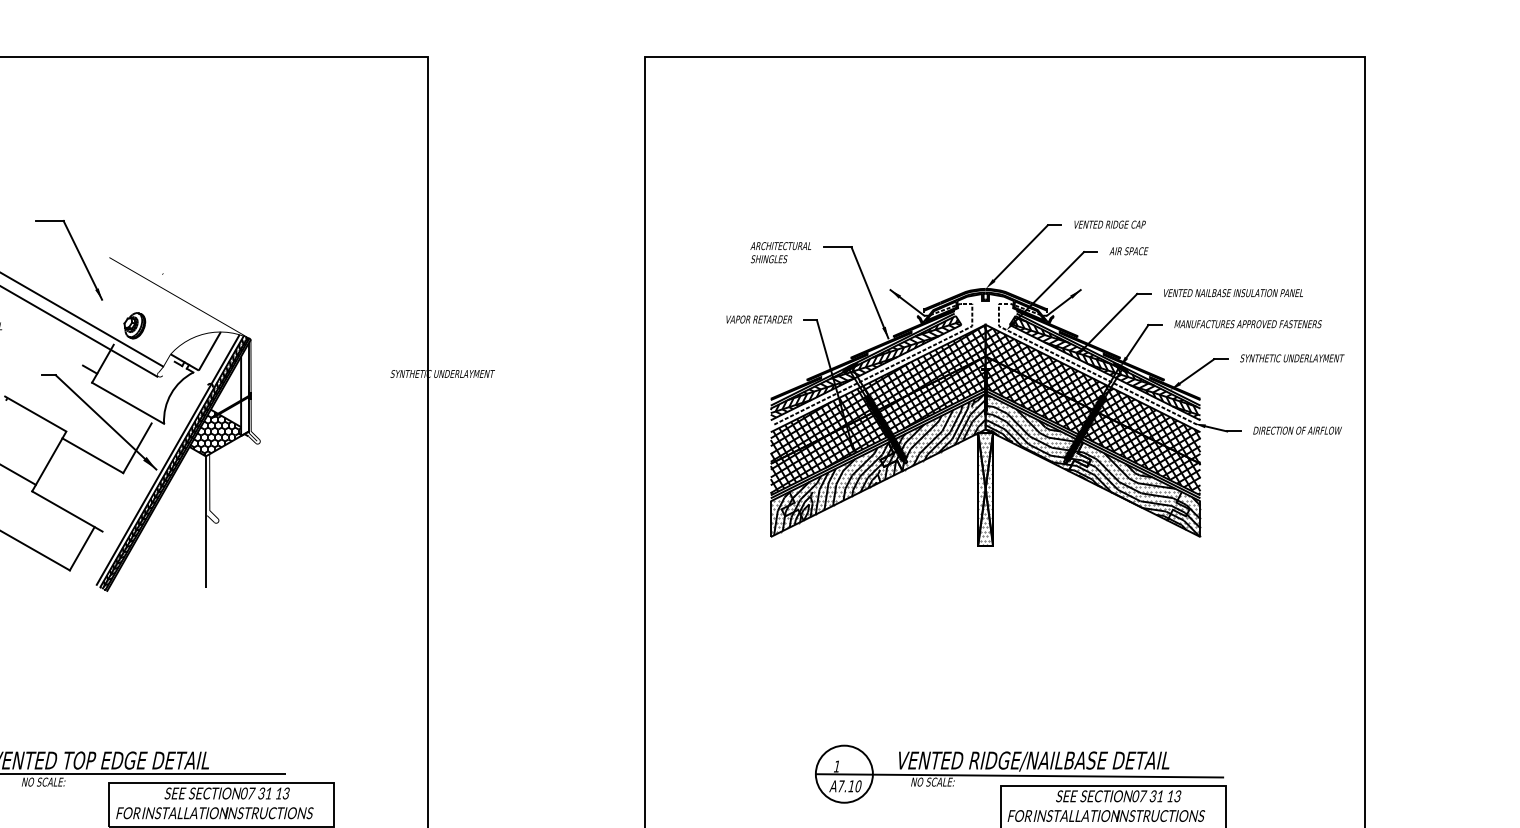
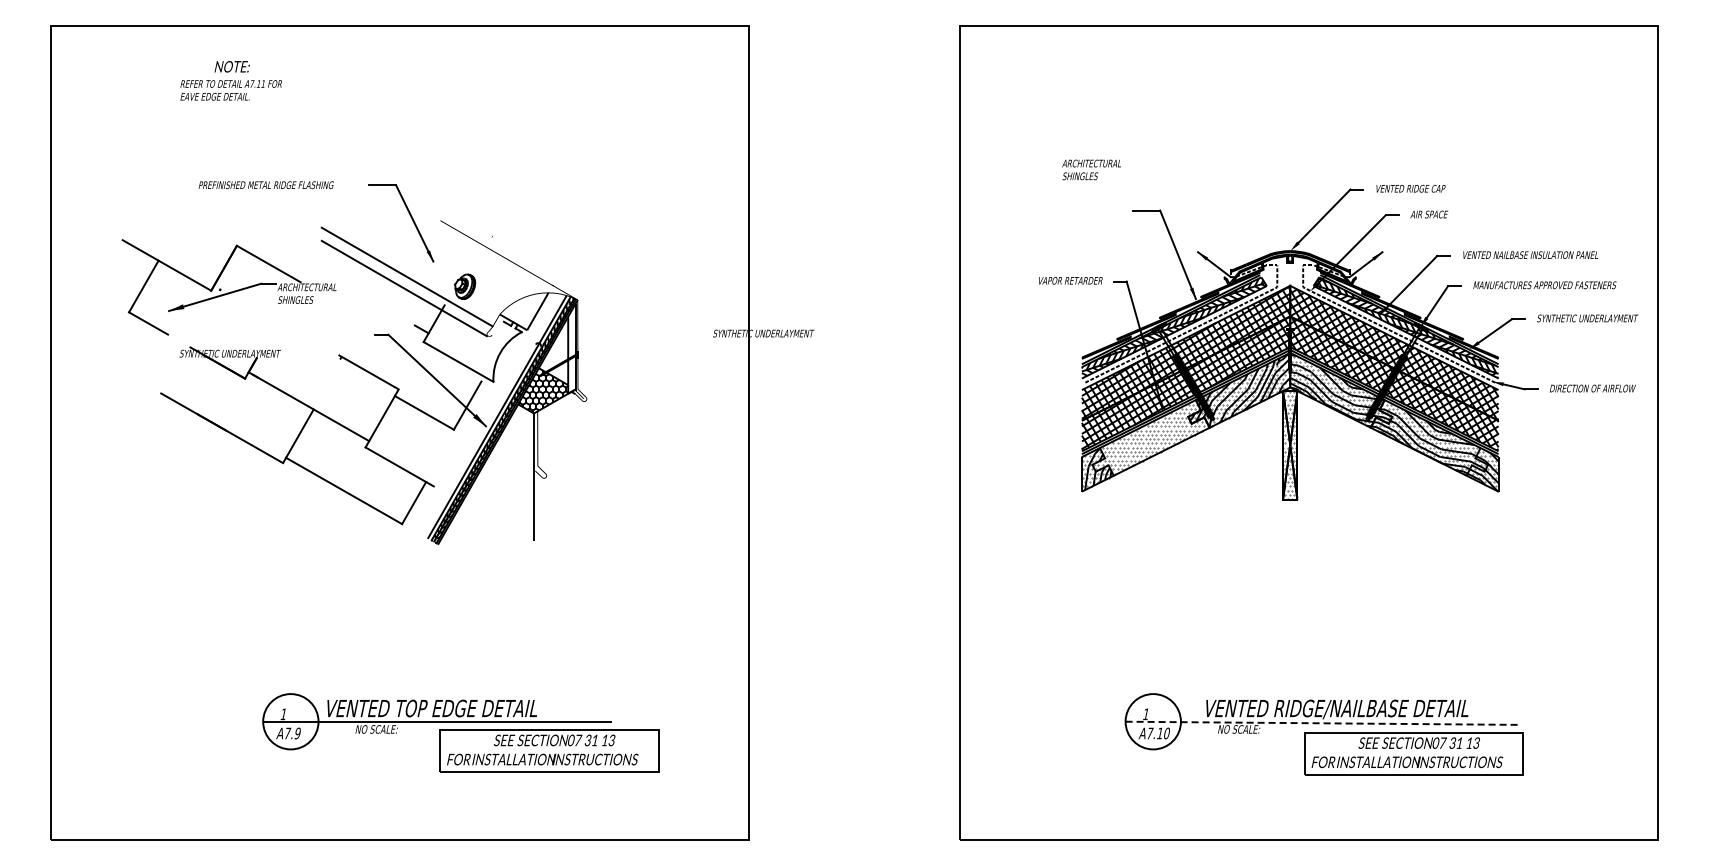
text: (780, 252) -> (1091, 169), moved
hatch: (840, 481) -> (1149, 437), removed
line: (1019, 776) -> (1323, 723), solid -> dashed

